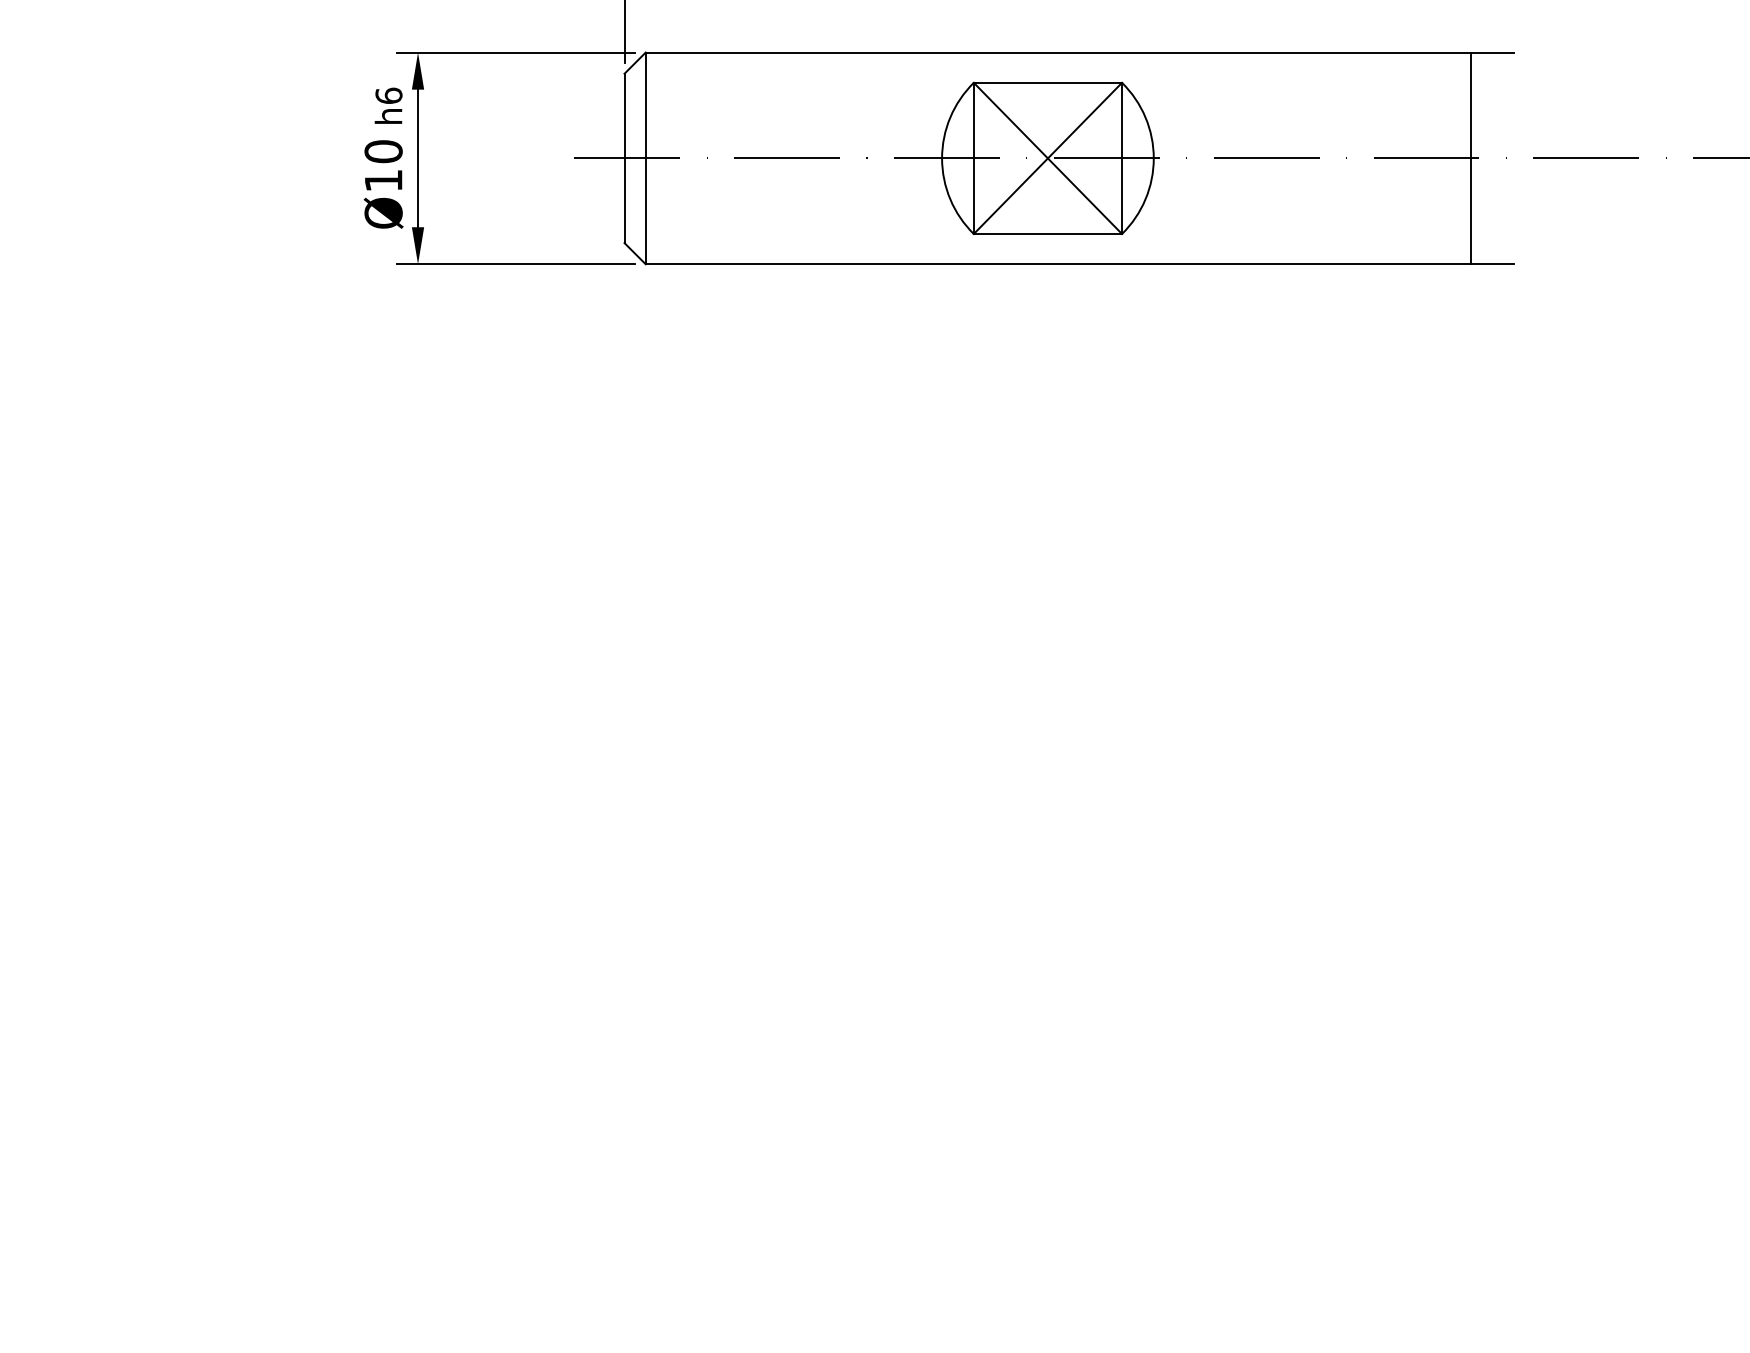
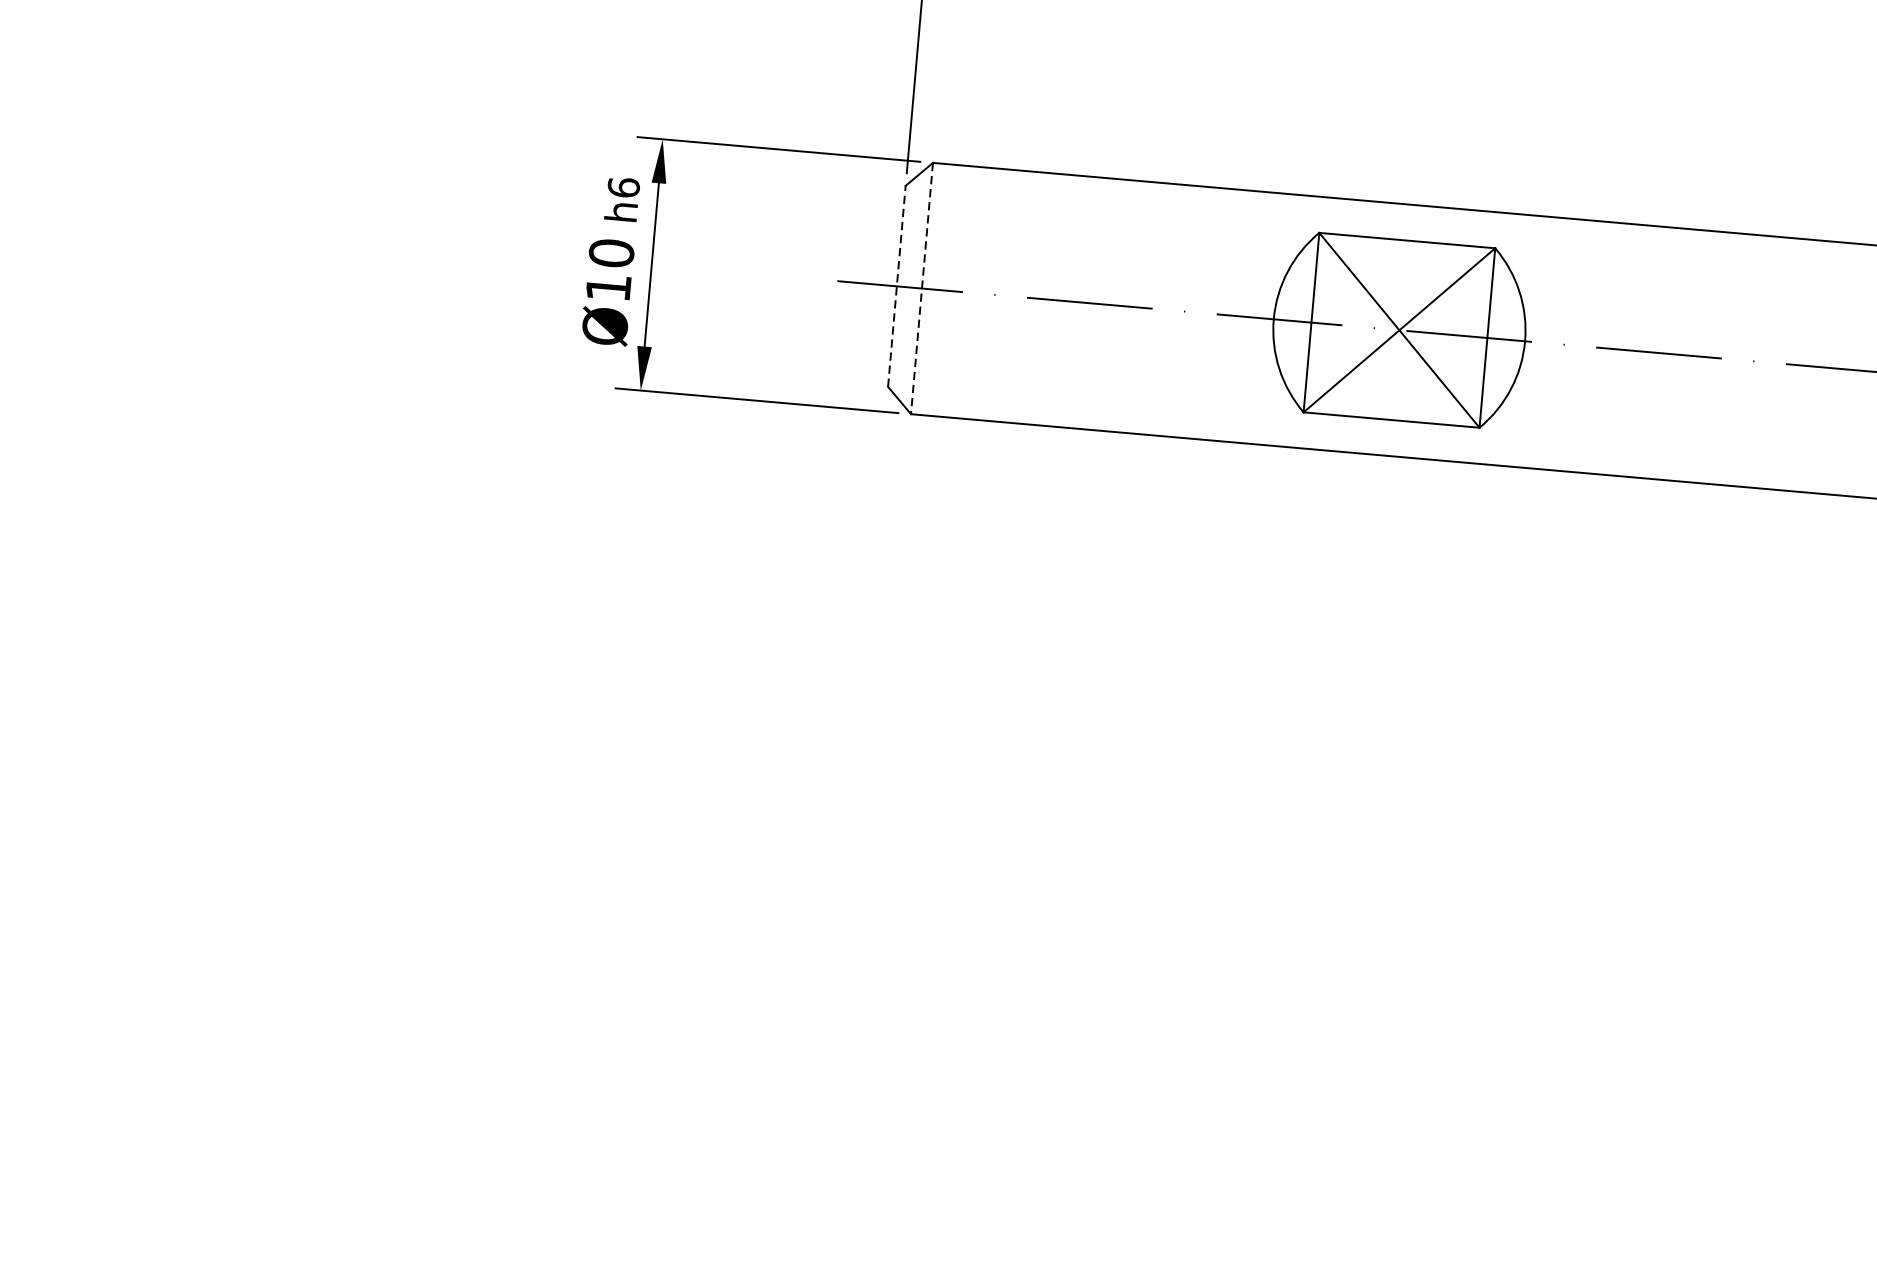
line: (624, 158) -> (896, 286), solid -> dashed
line: (645, 158) -> (921, 288), solid -> dashed

